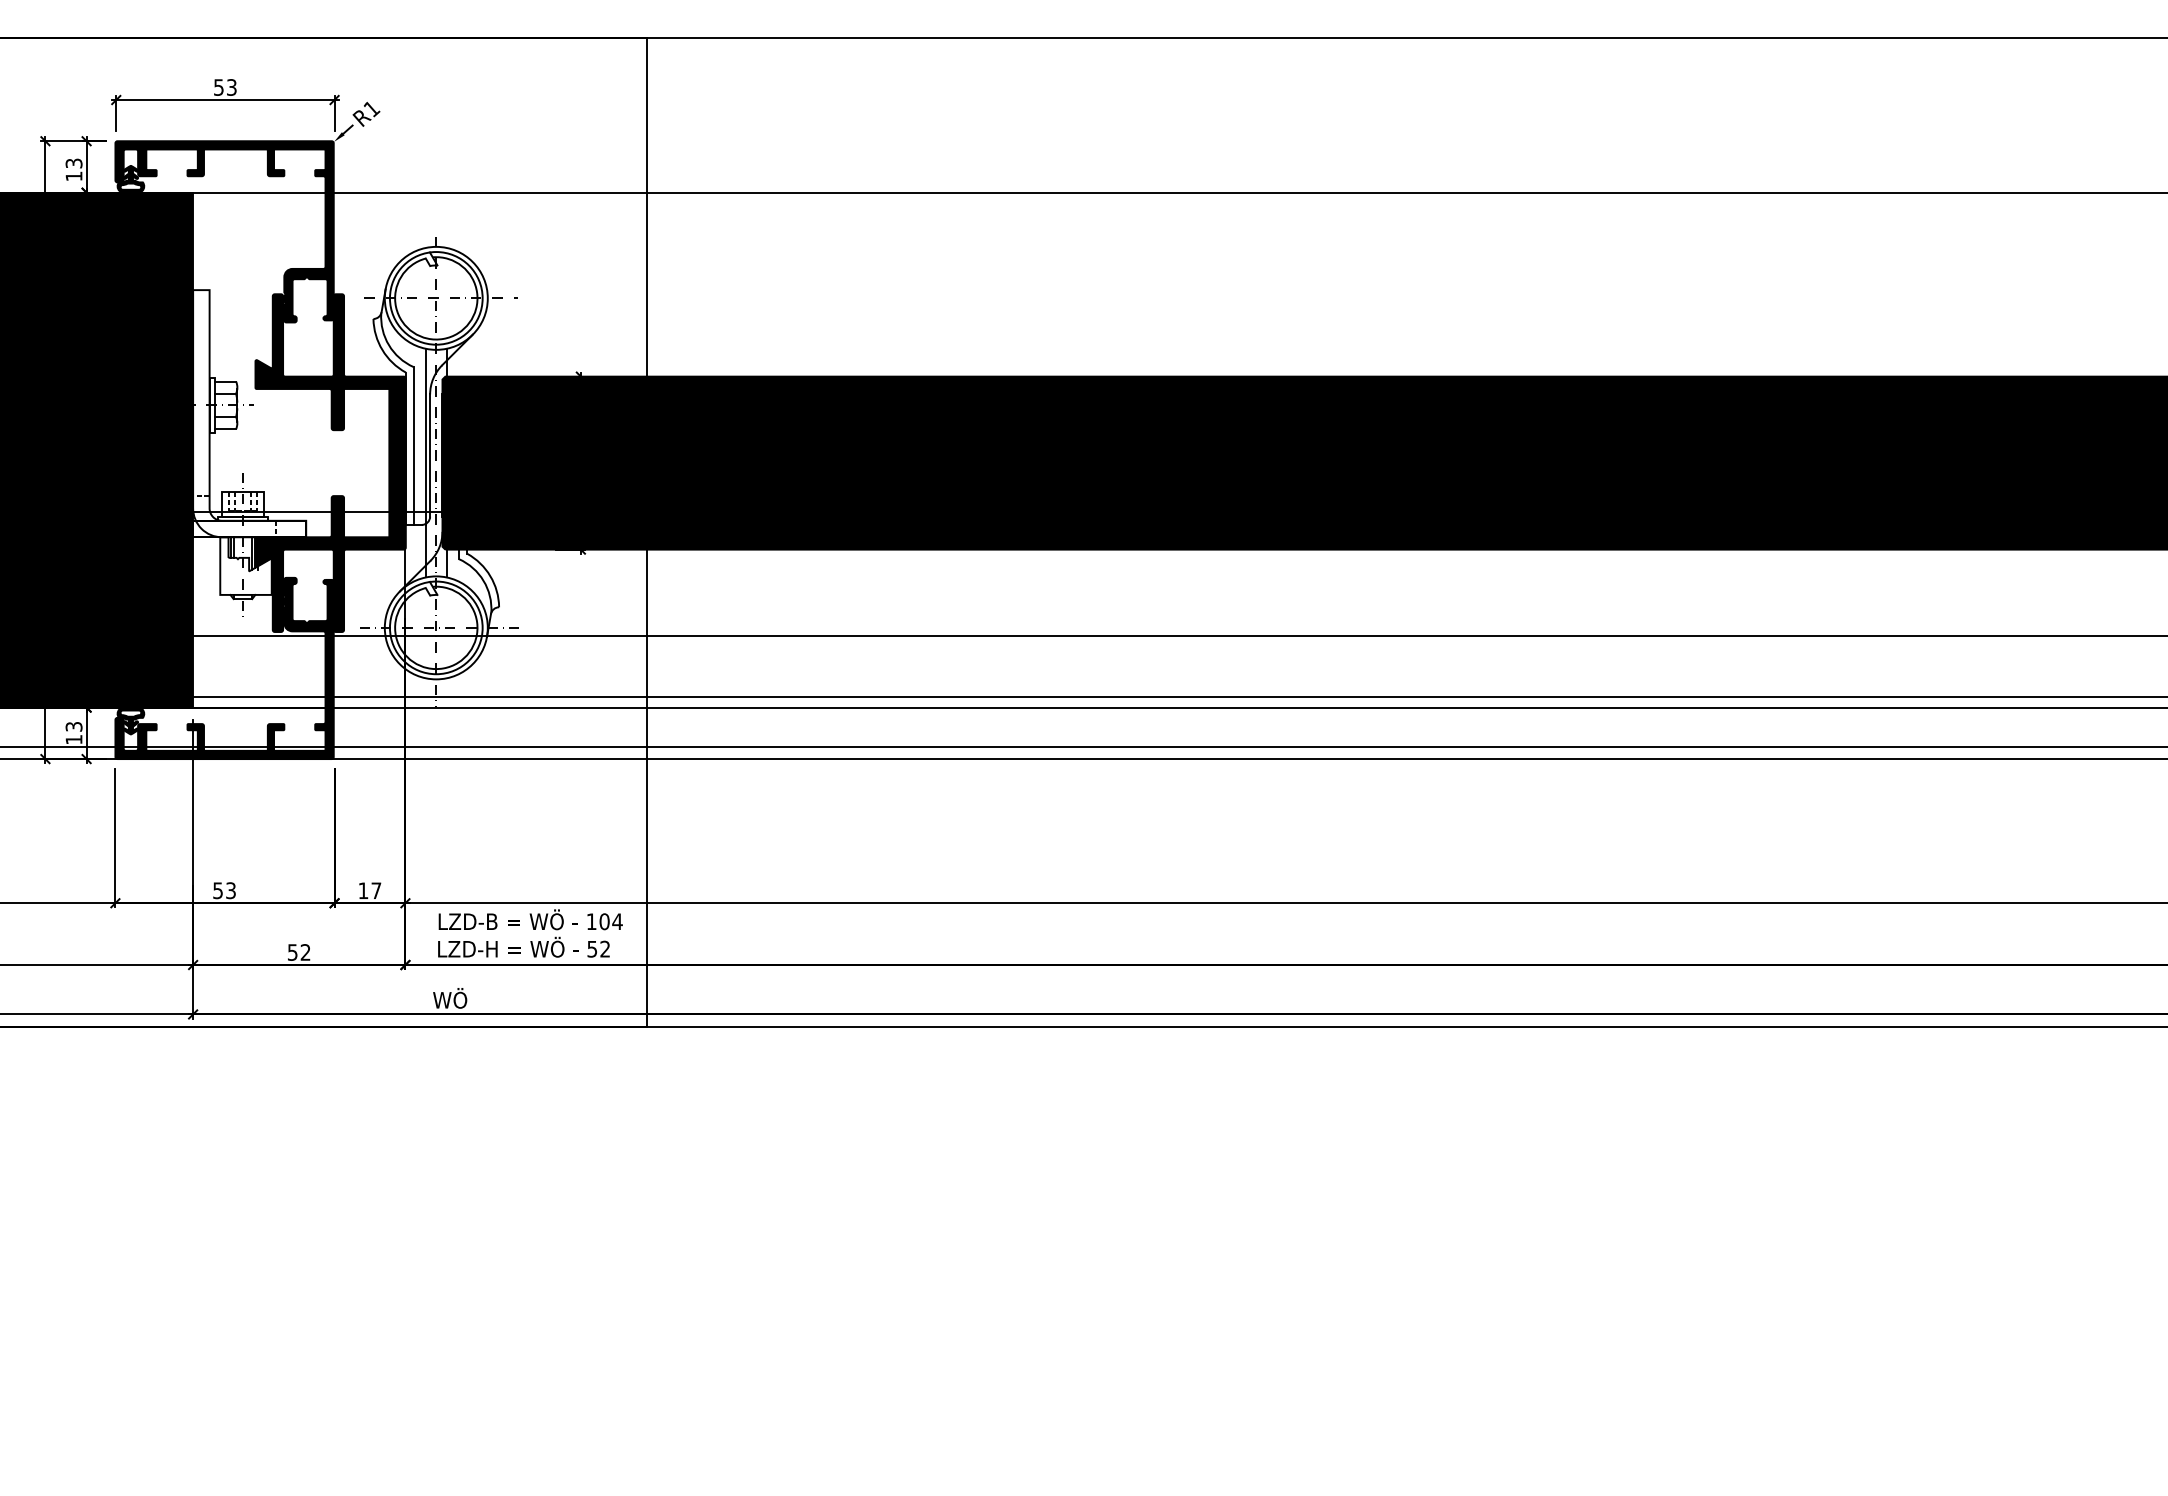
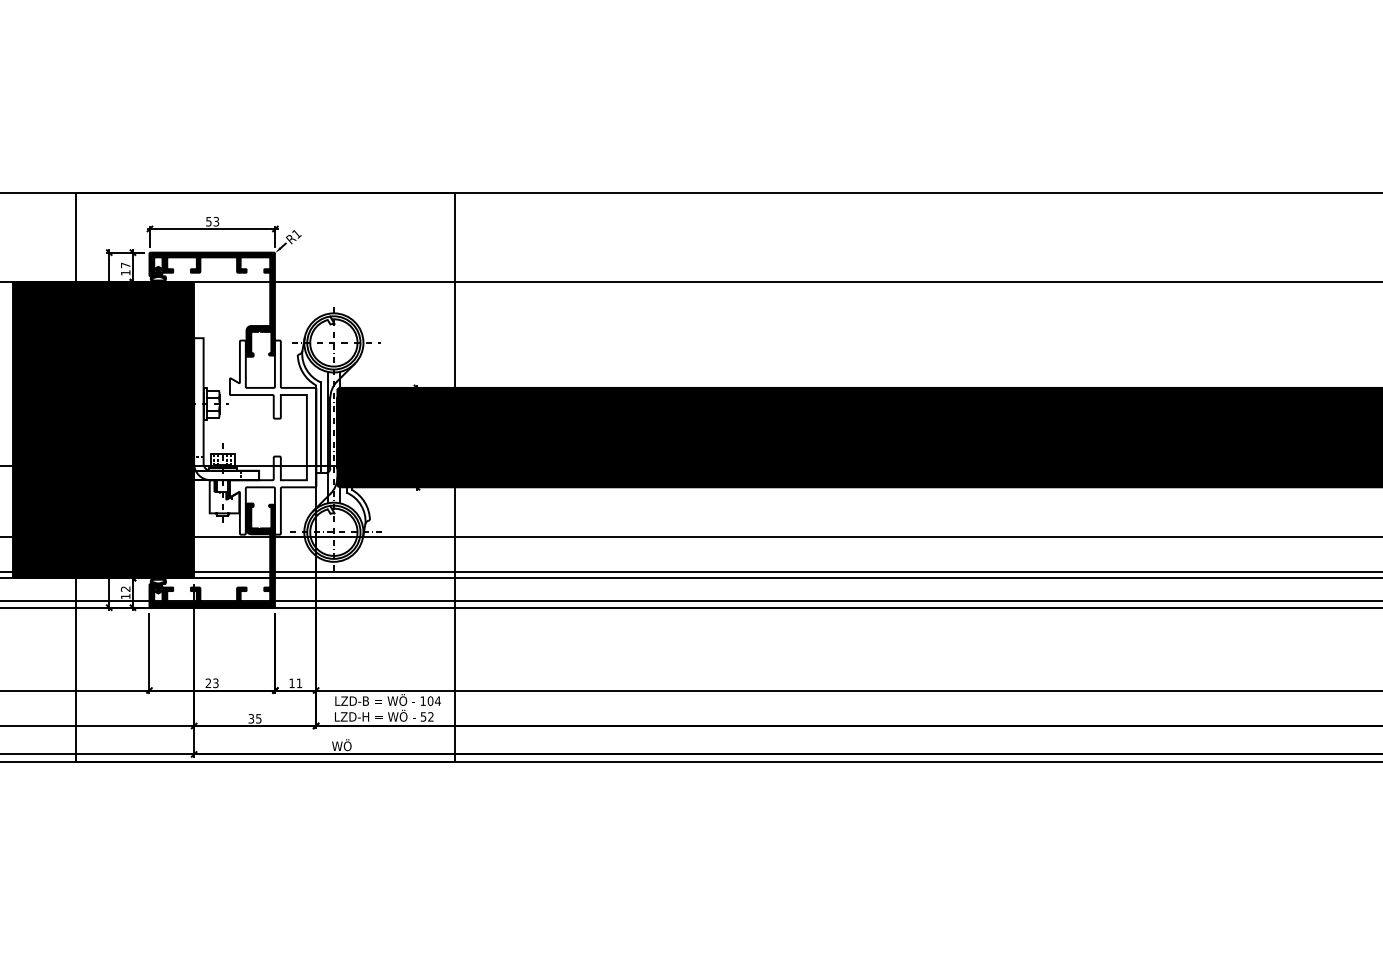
text: (73, 163) -> (125, 265), 13 -> 17
fill: (329, 462) -> (272, 437), removed
text: (73, 725) -> (125, 588), 13 -> 12
text: (218, 891) -> (208, 683), 53 -> 23
text: (376, 891) -> (299, 683), 17 -> 11
text: (299, 951) -> (255, 718), 52 -> 35

